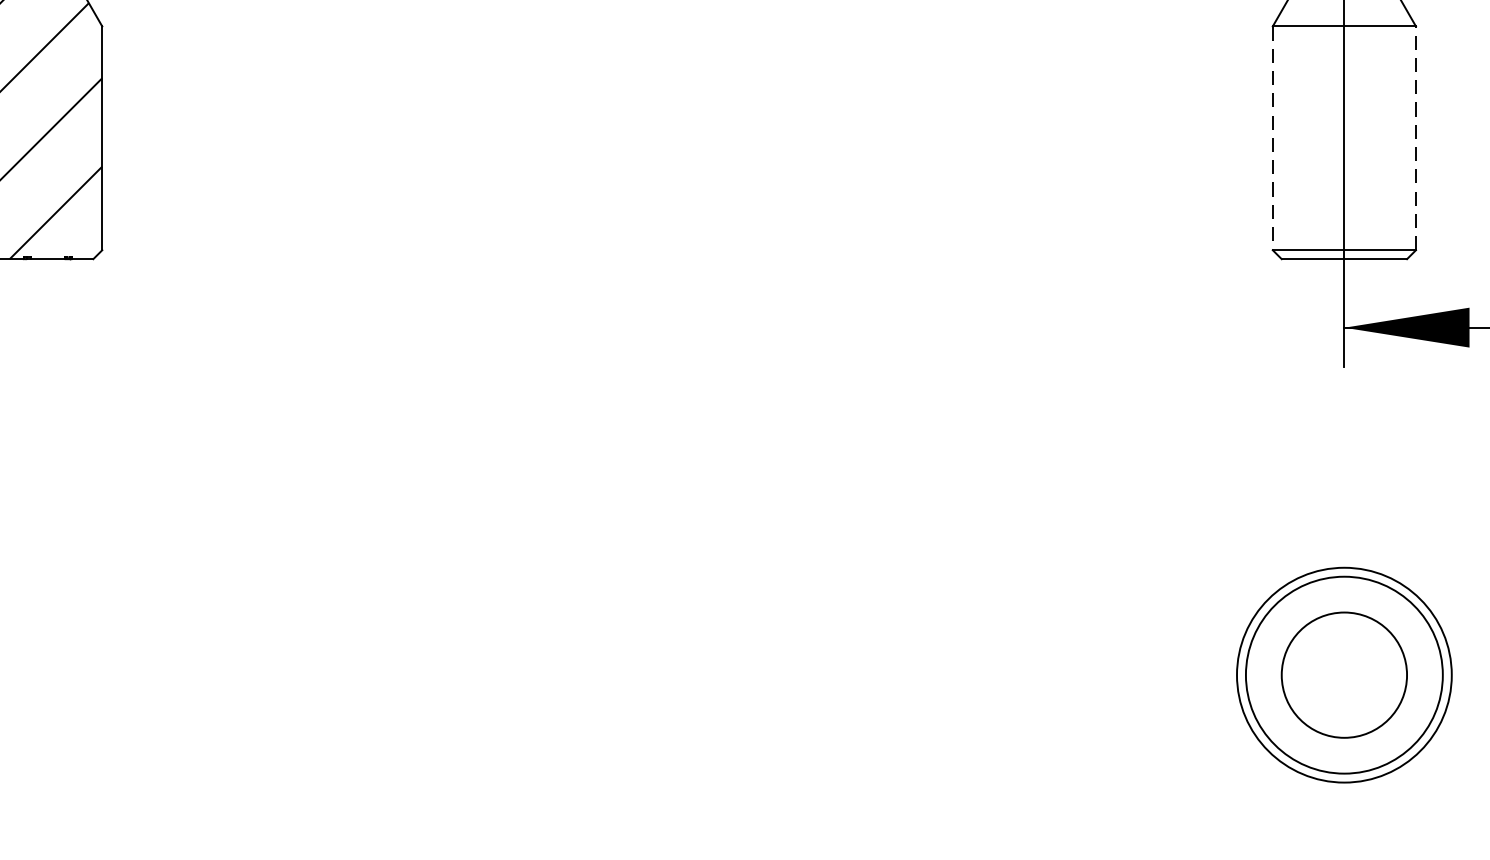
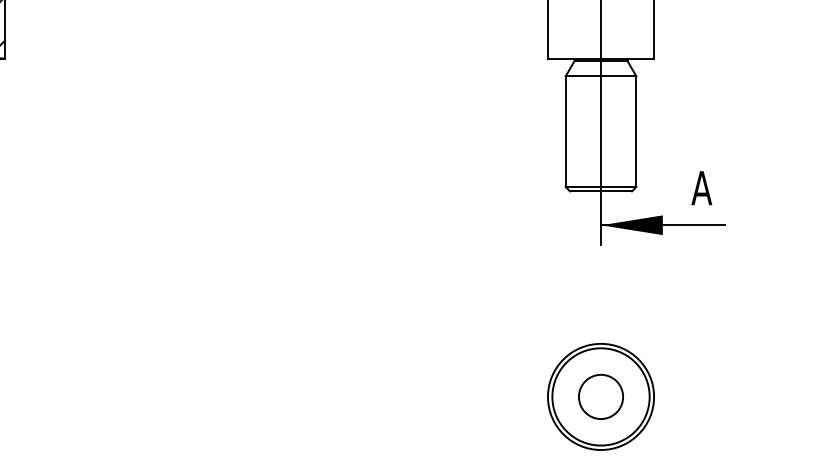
line: (1416, 137) -> (636, 131), dashed -> solid
line: (1272, 139) -> (565, 132), dashed -> solid
circle: (1343, 674) -> (600, 396), size x0.71

